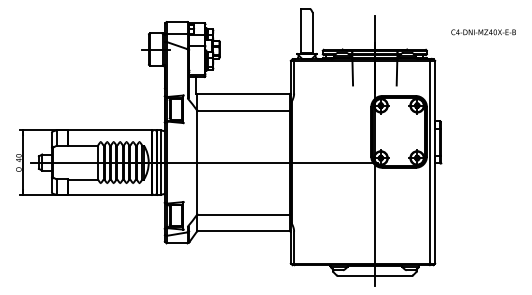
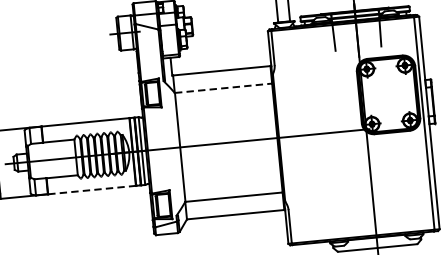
line: (244, 110) -> (224, 88), solid -> dashed
line: (110, 194) -> (92, 189), solid -> dashed

